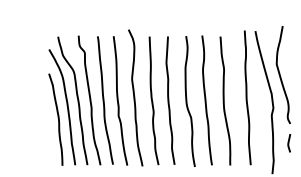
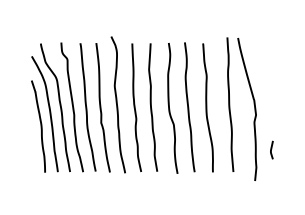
curve: (280, 74) -> (263, 81), removed

